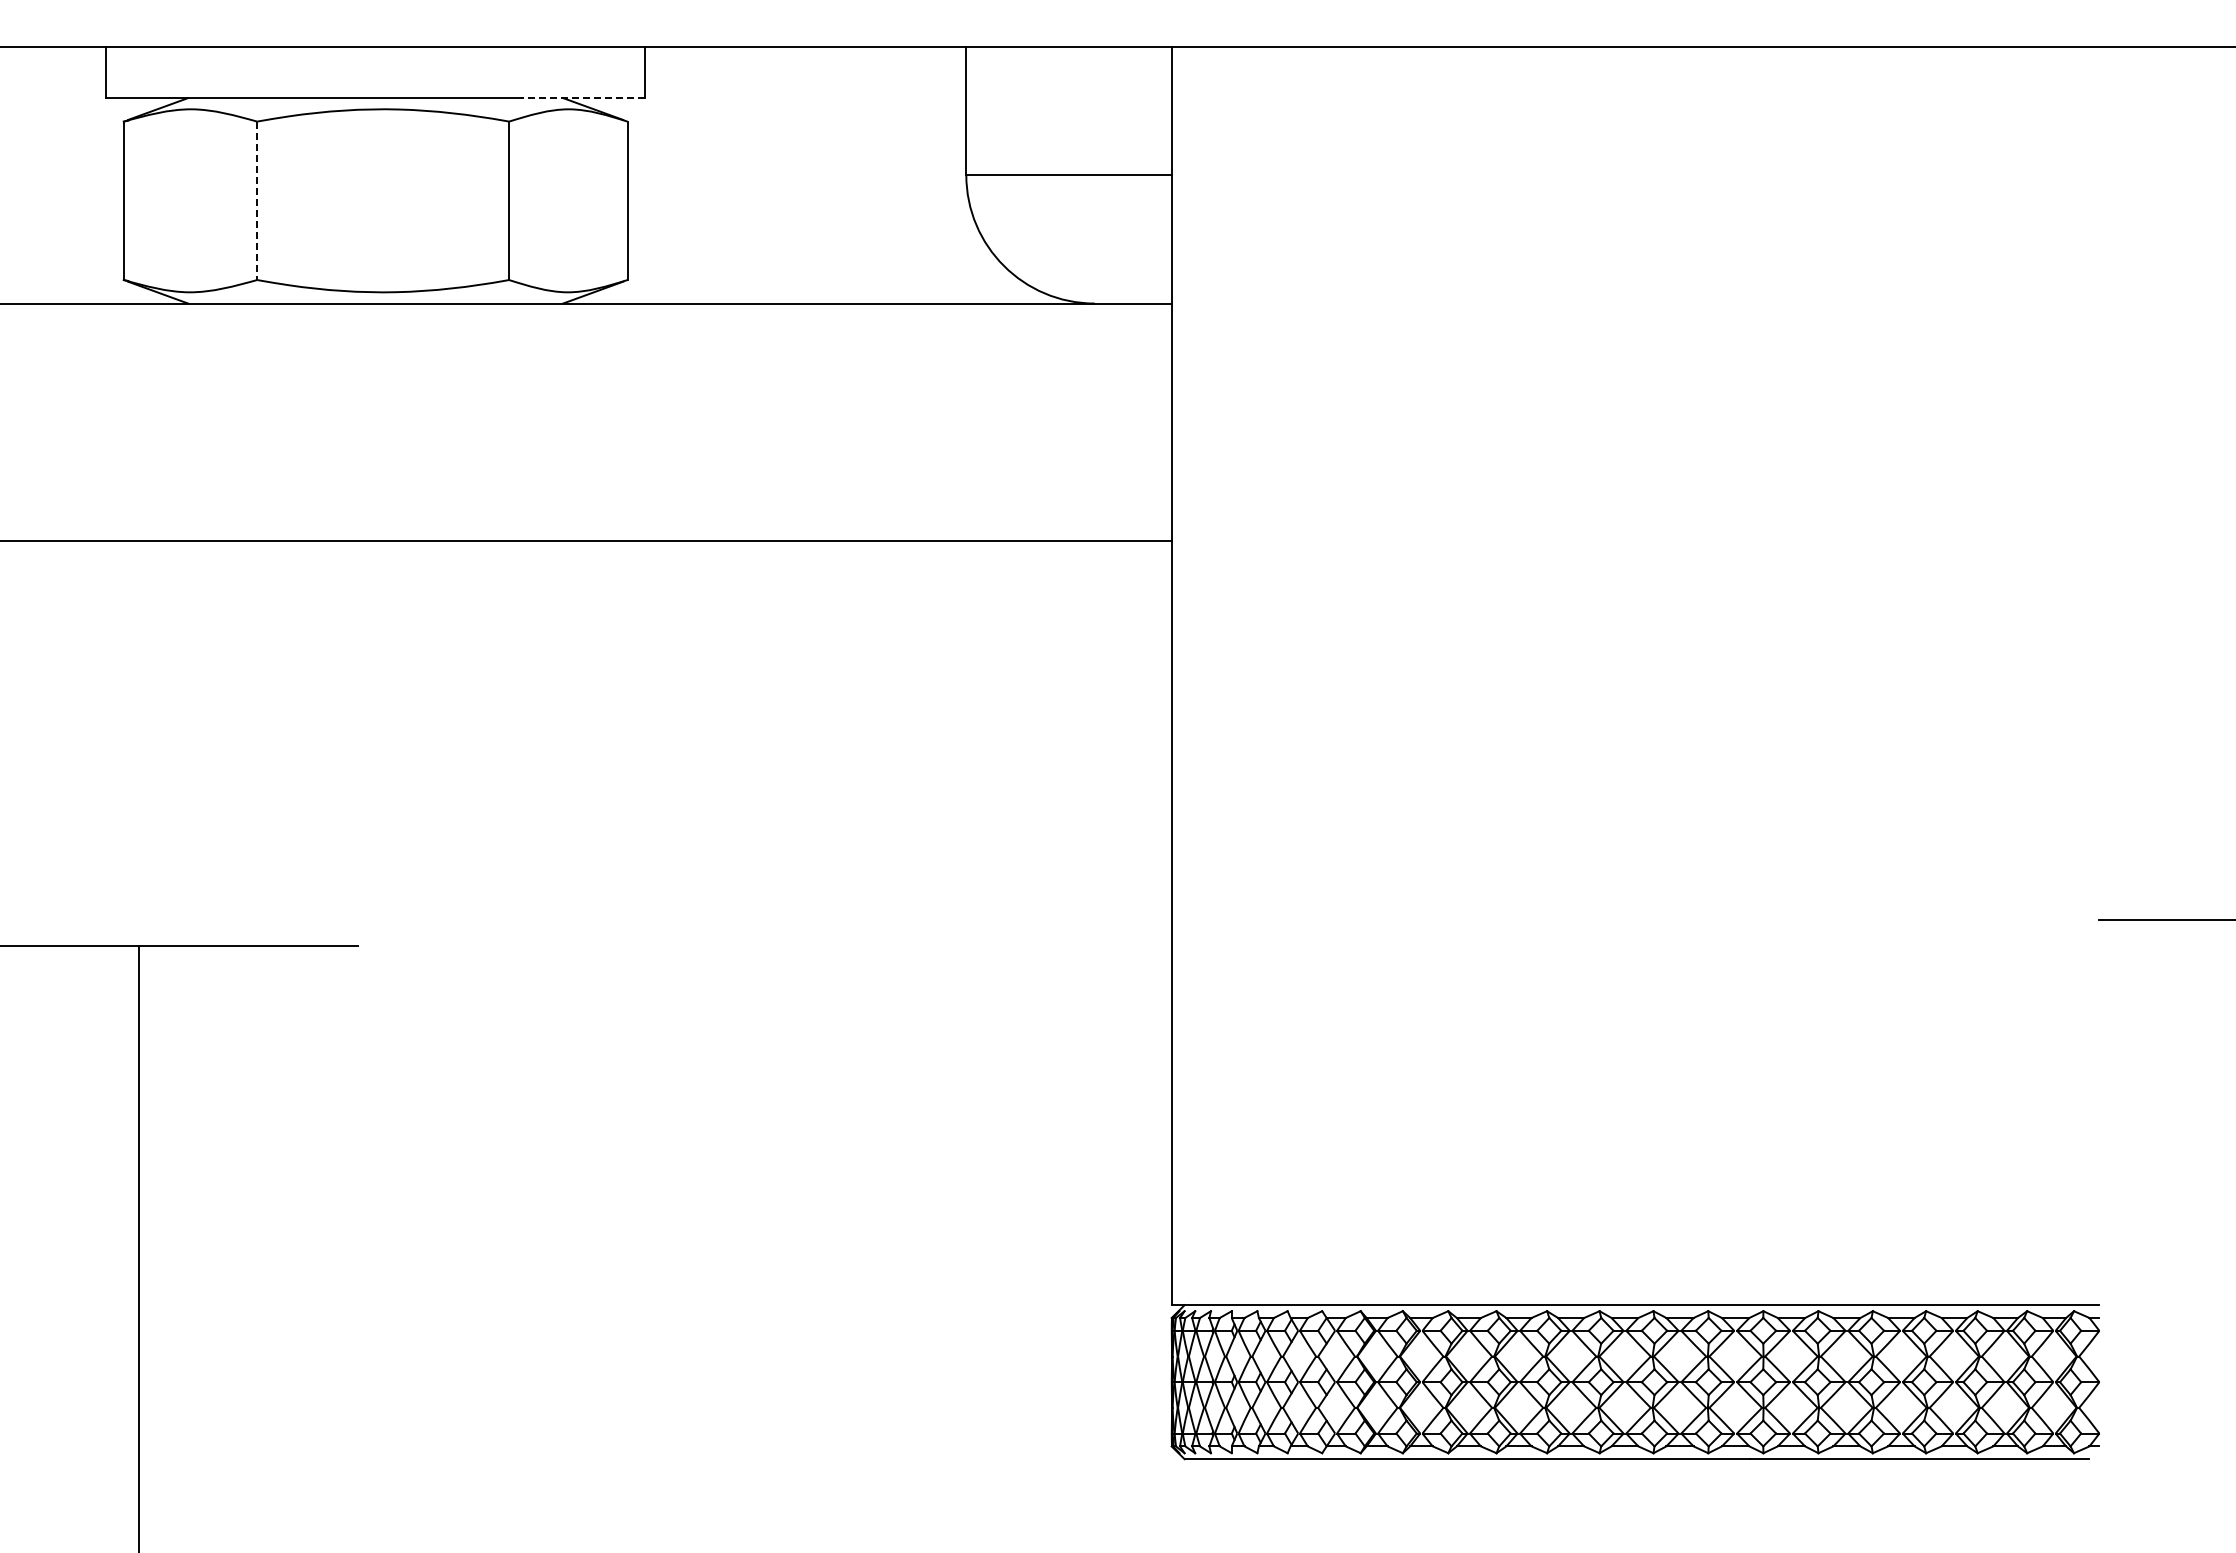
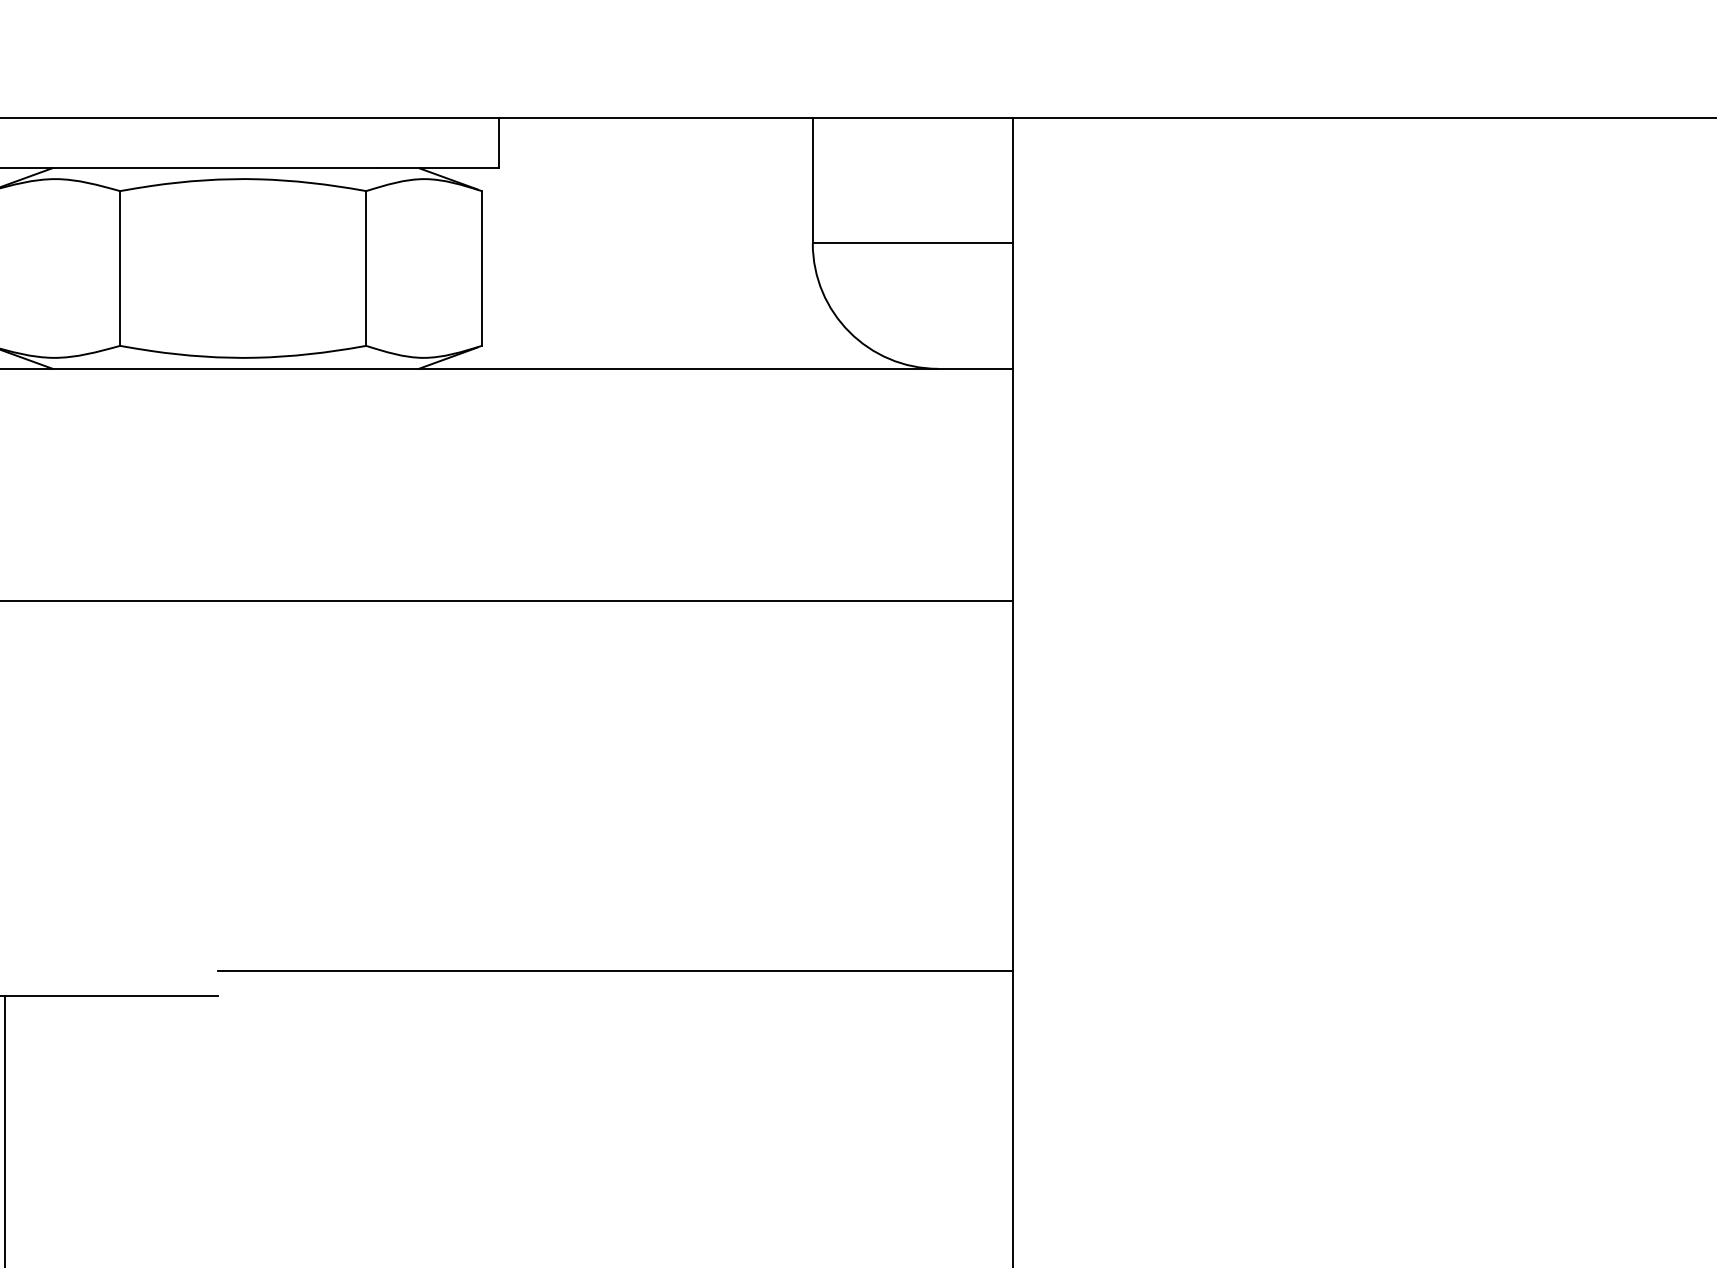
line: (583, 98) -> (438, 168), dashed -> solid
line: (257, 201) -> (120, 269), dashed -> solid
line: (764, 919) -> (615, 970), added

